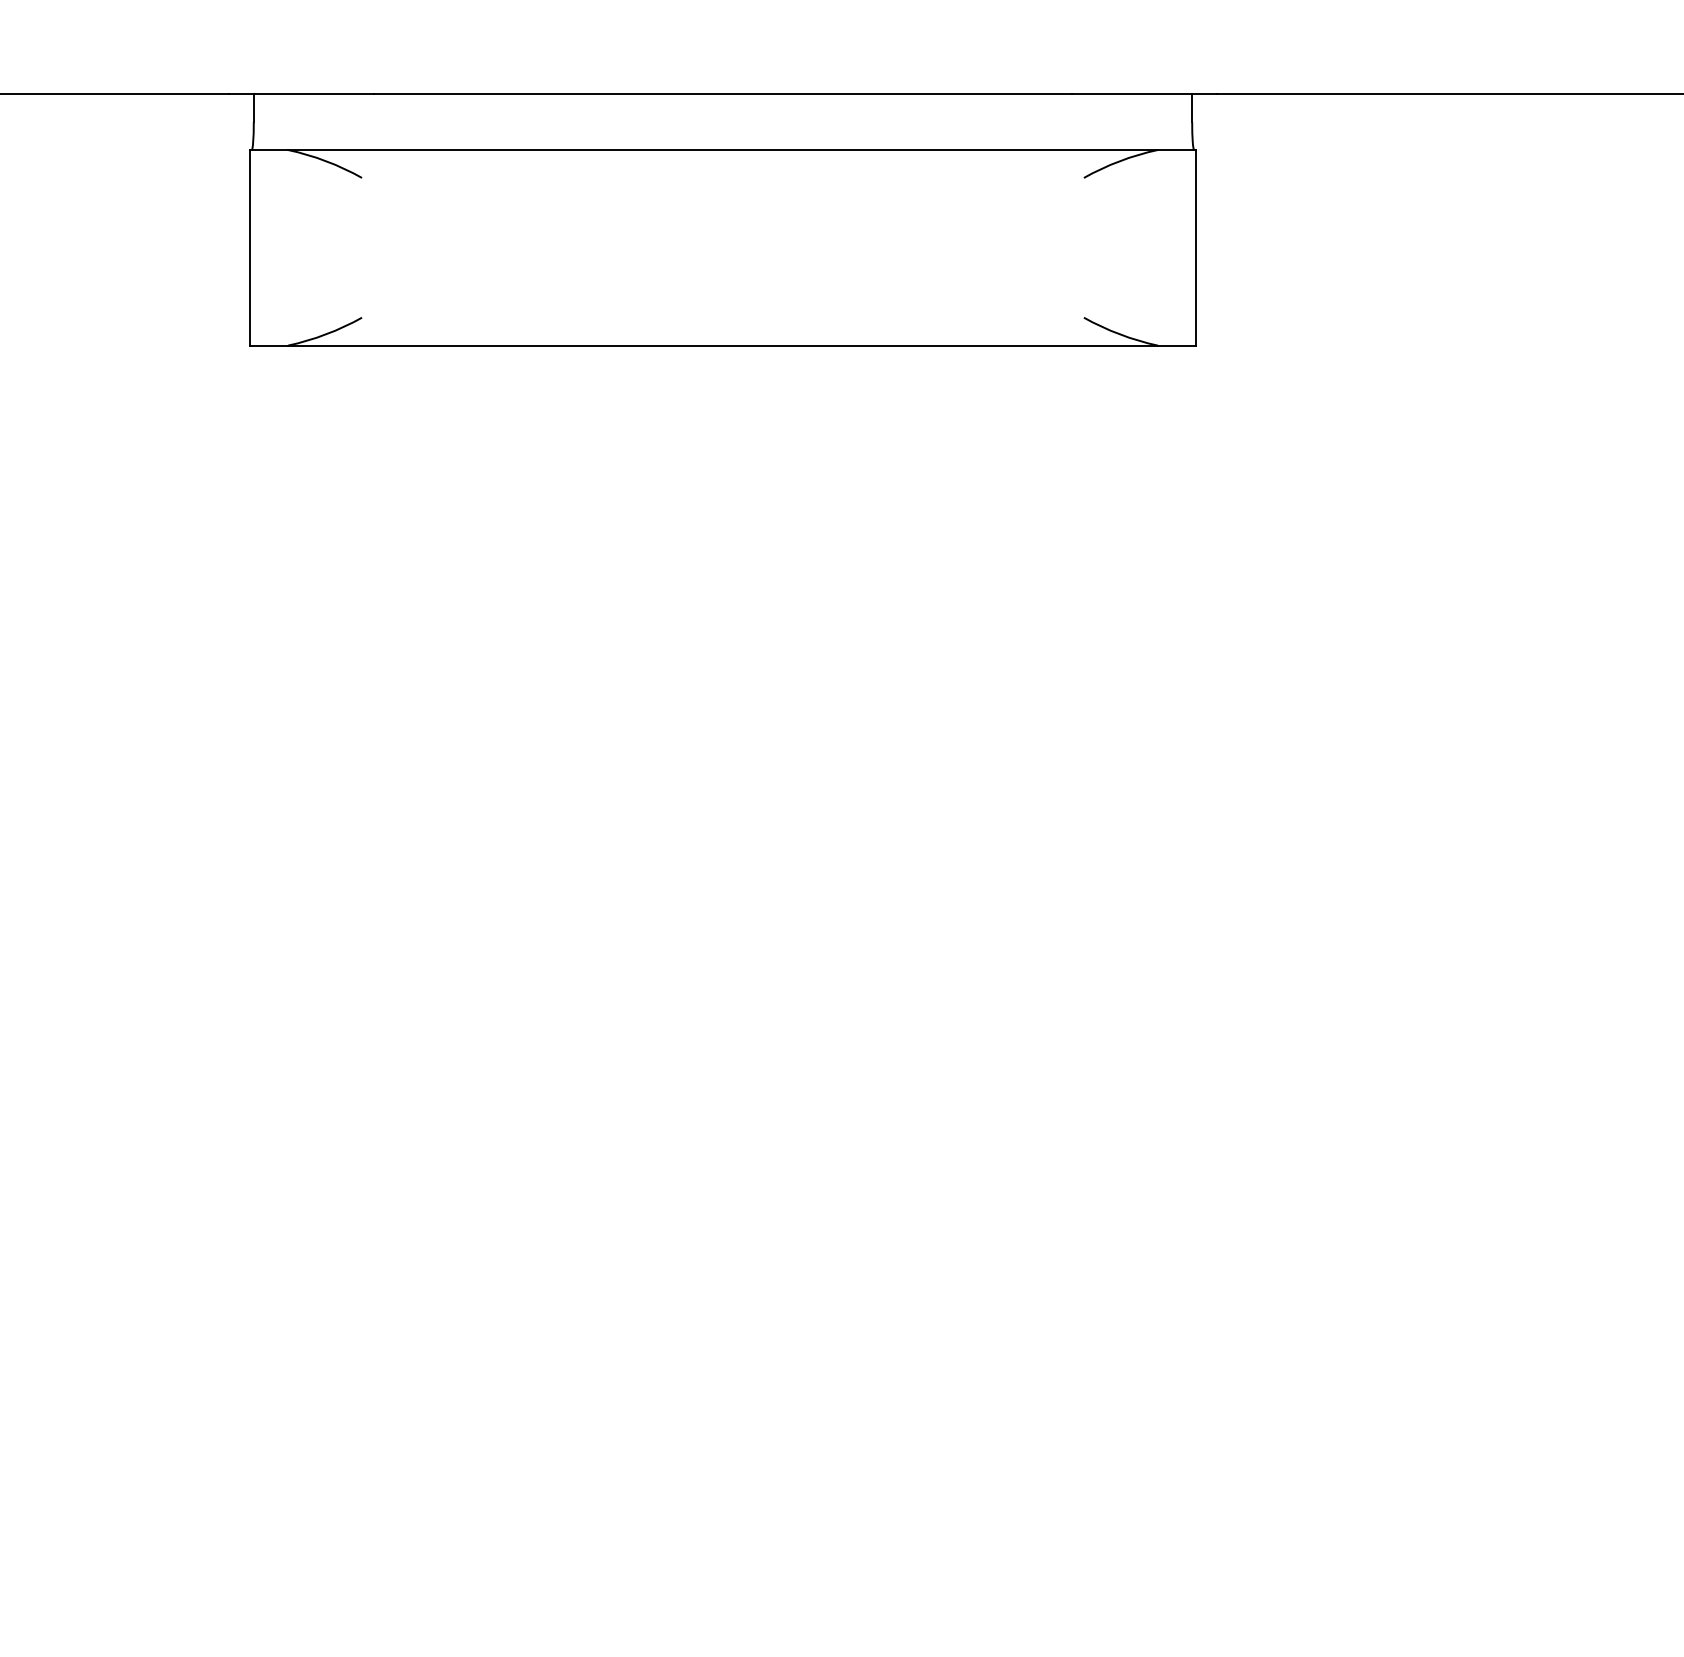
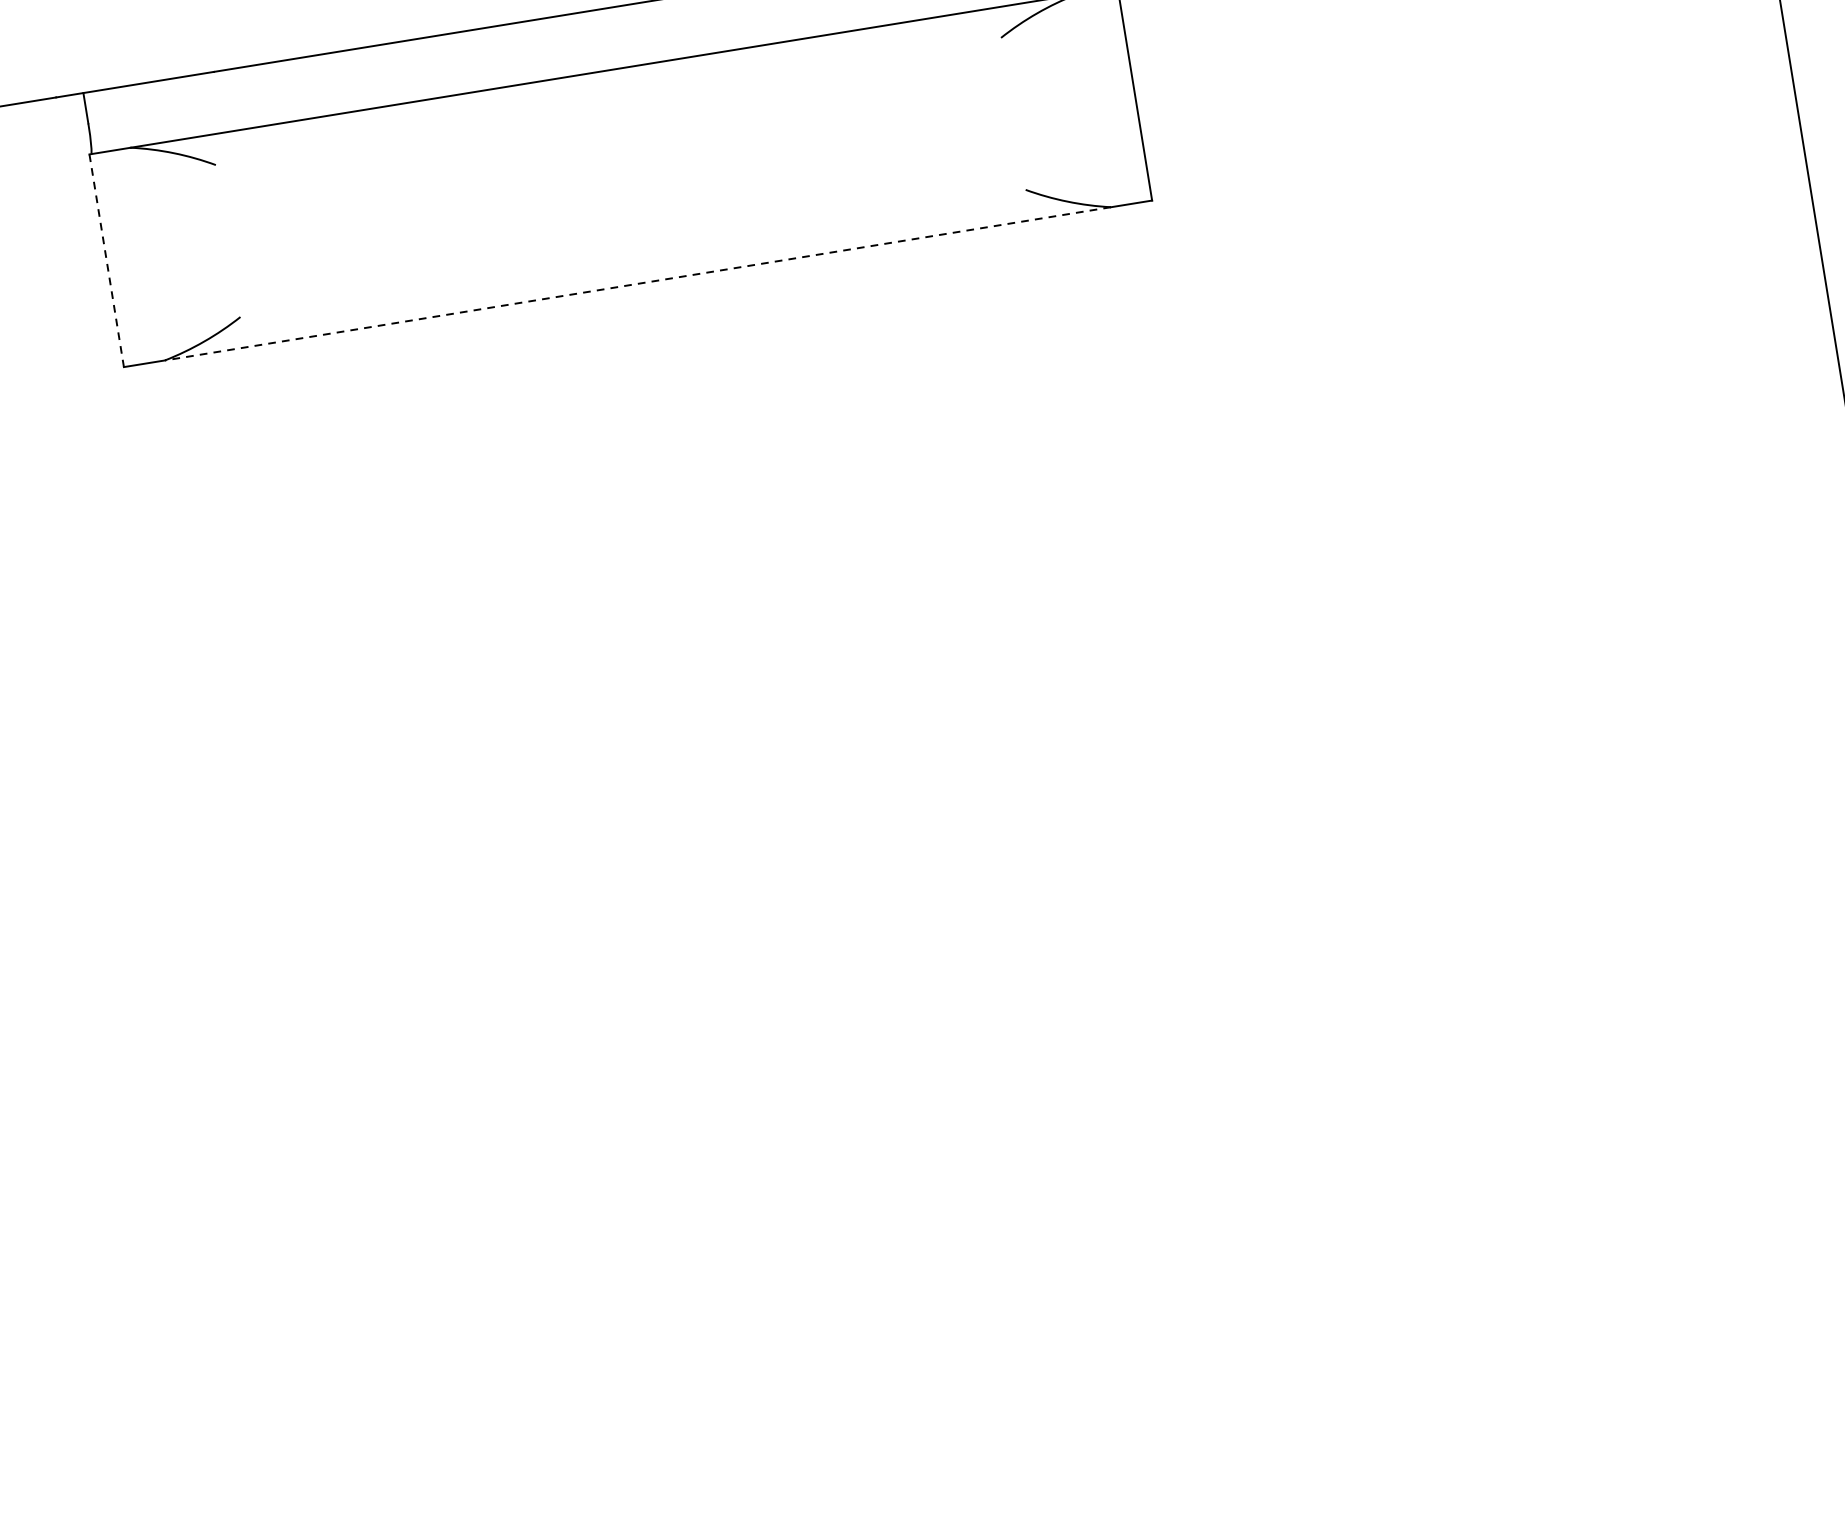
line: (250, 247) -> (106, 260), solid -> dashed
line: (722, 345) -> (637, 283), solid -> dashed

